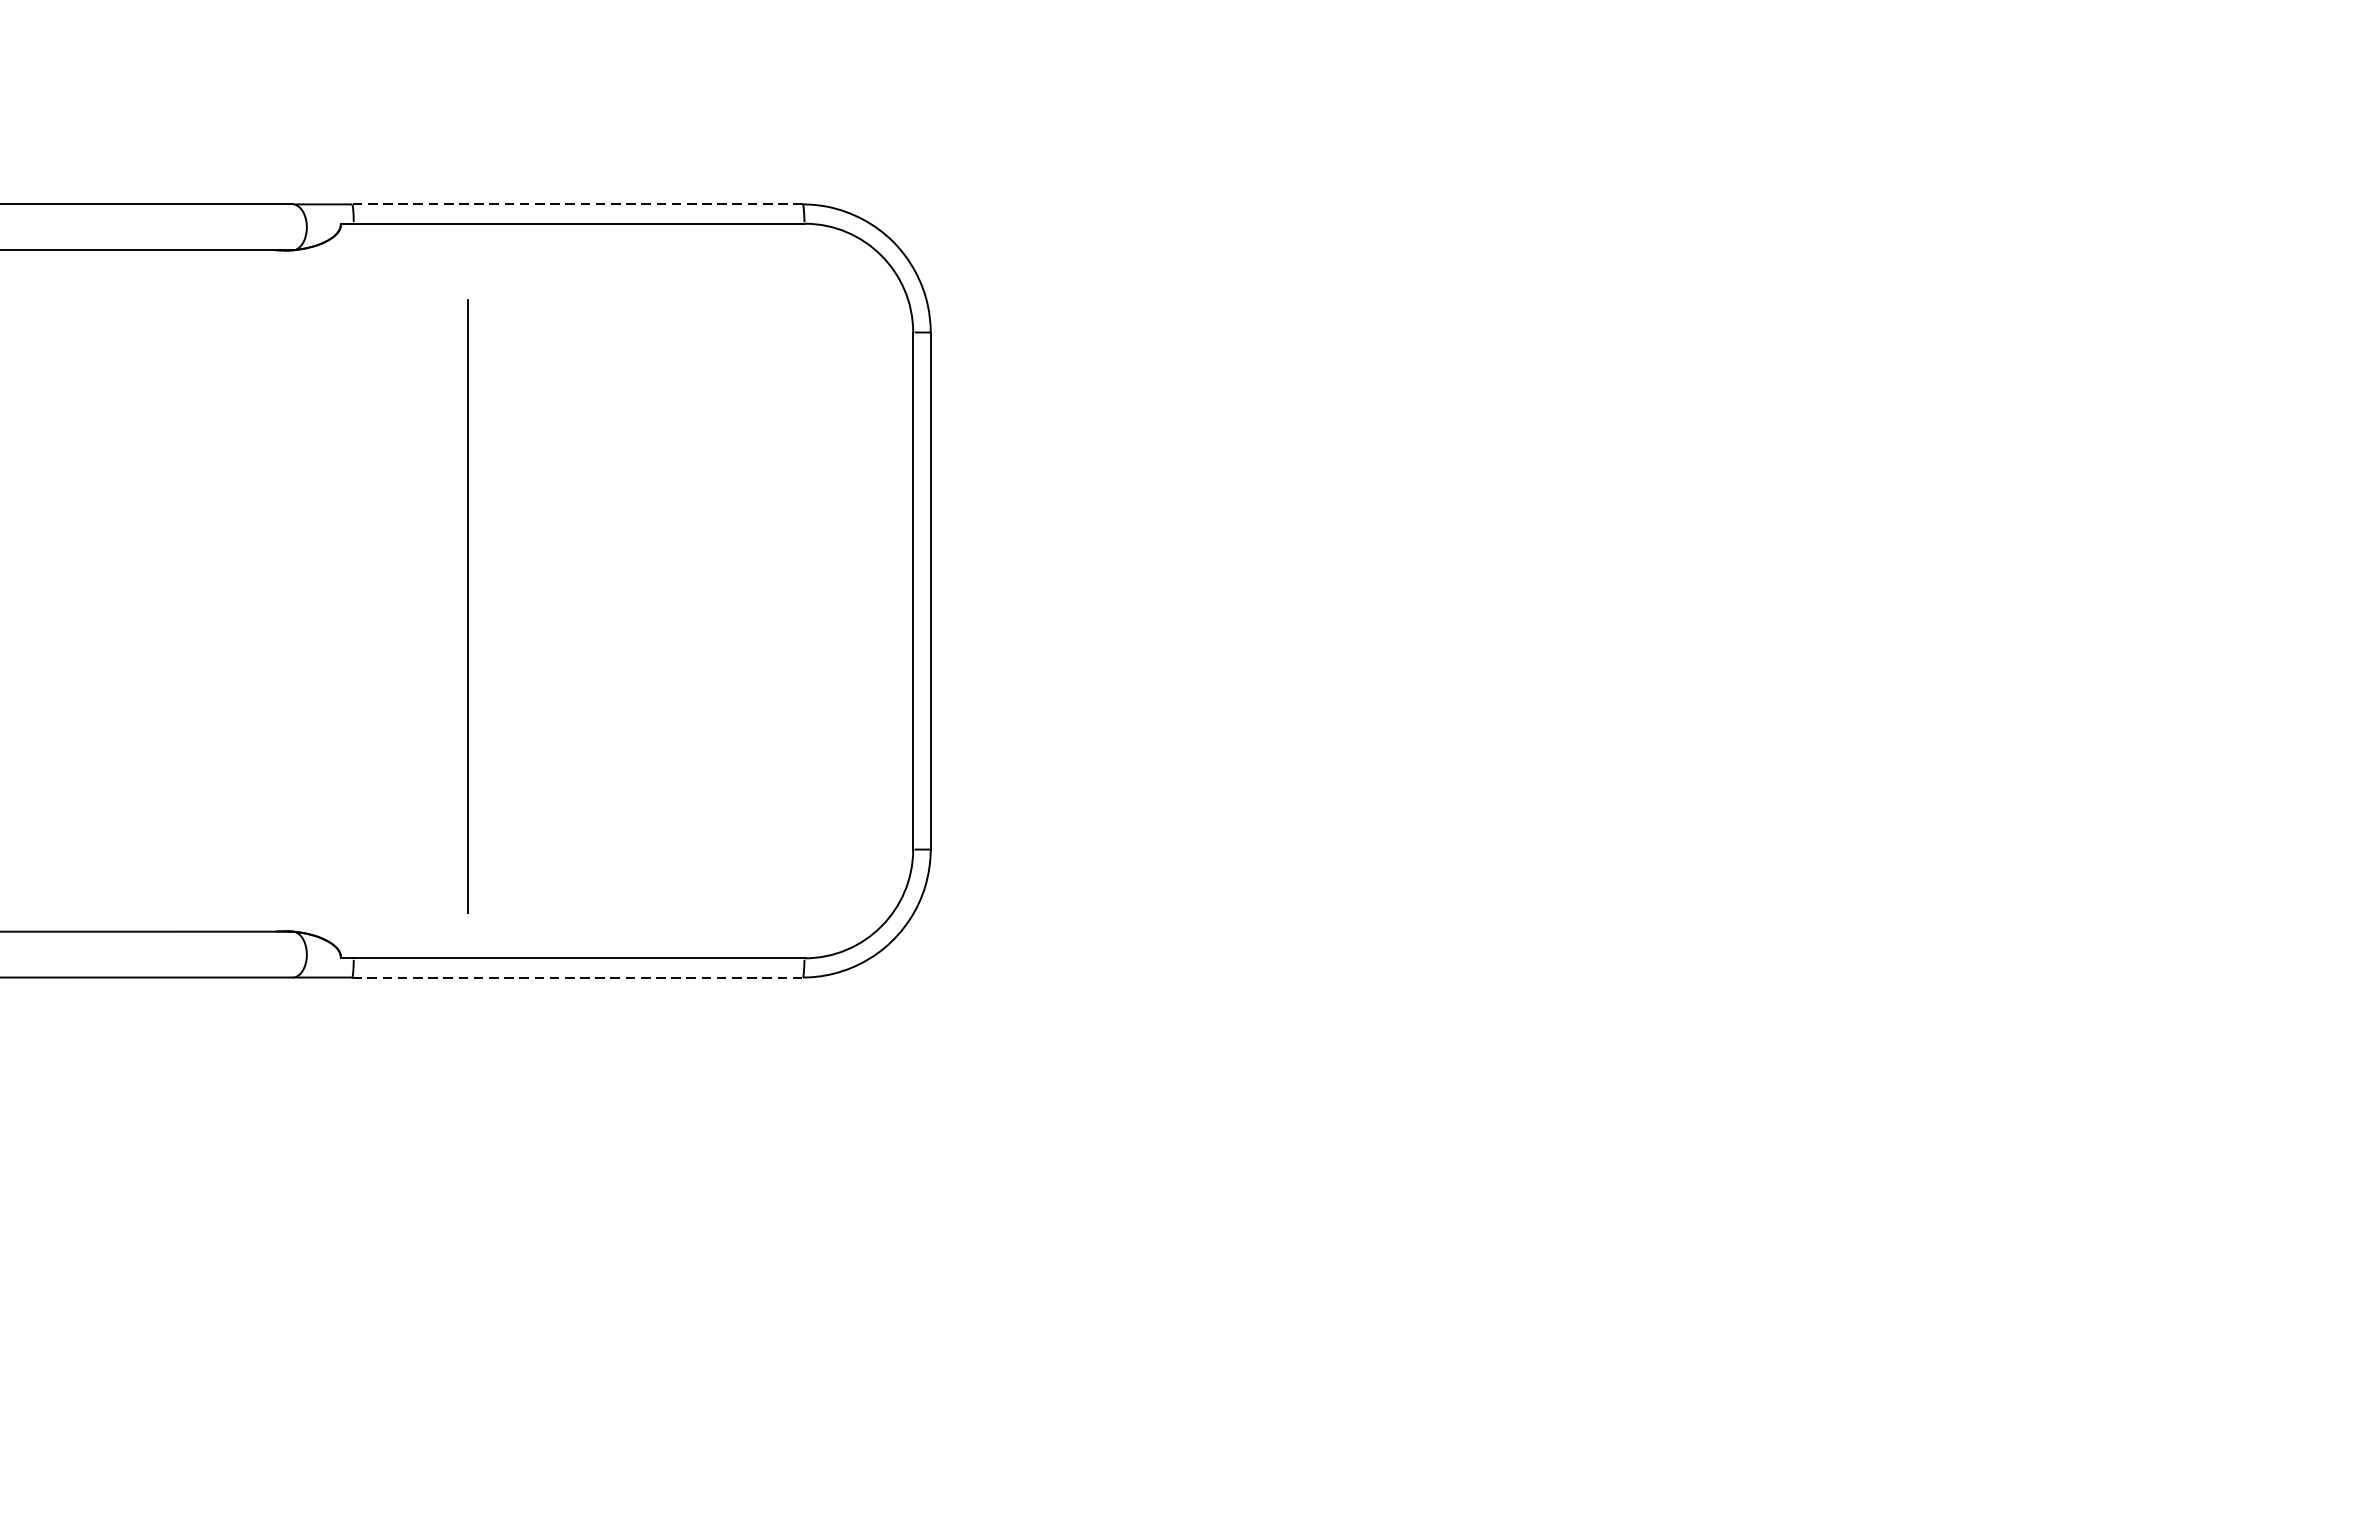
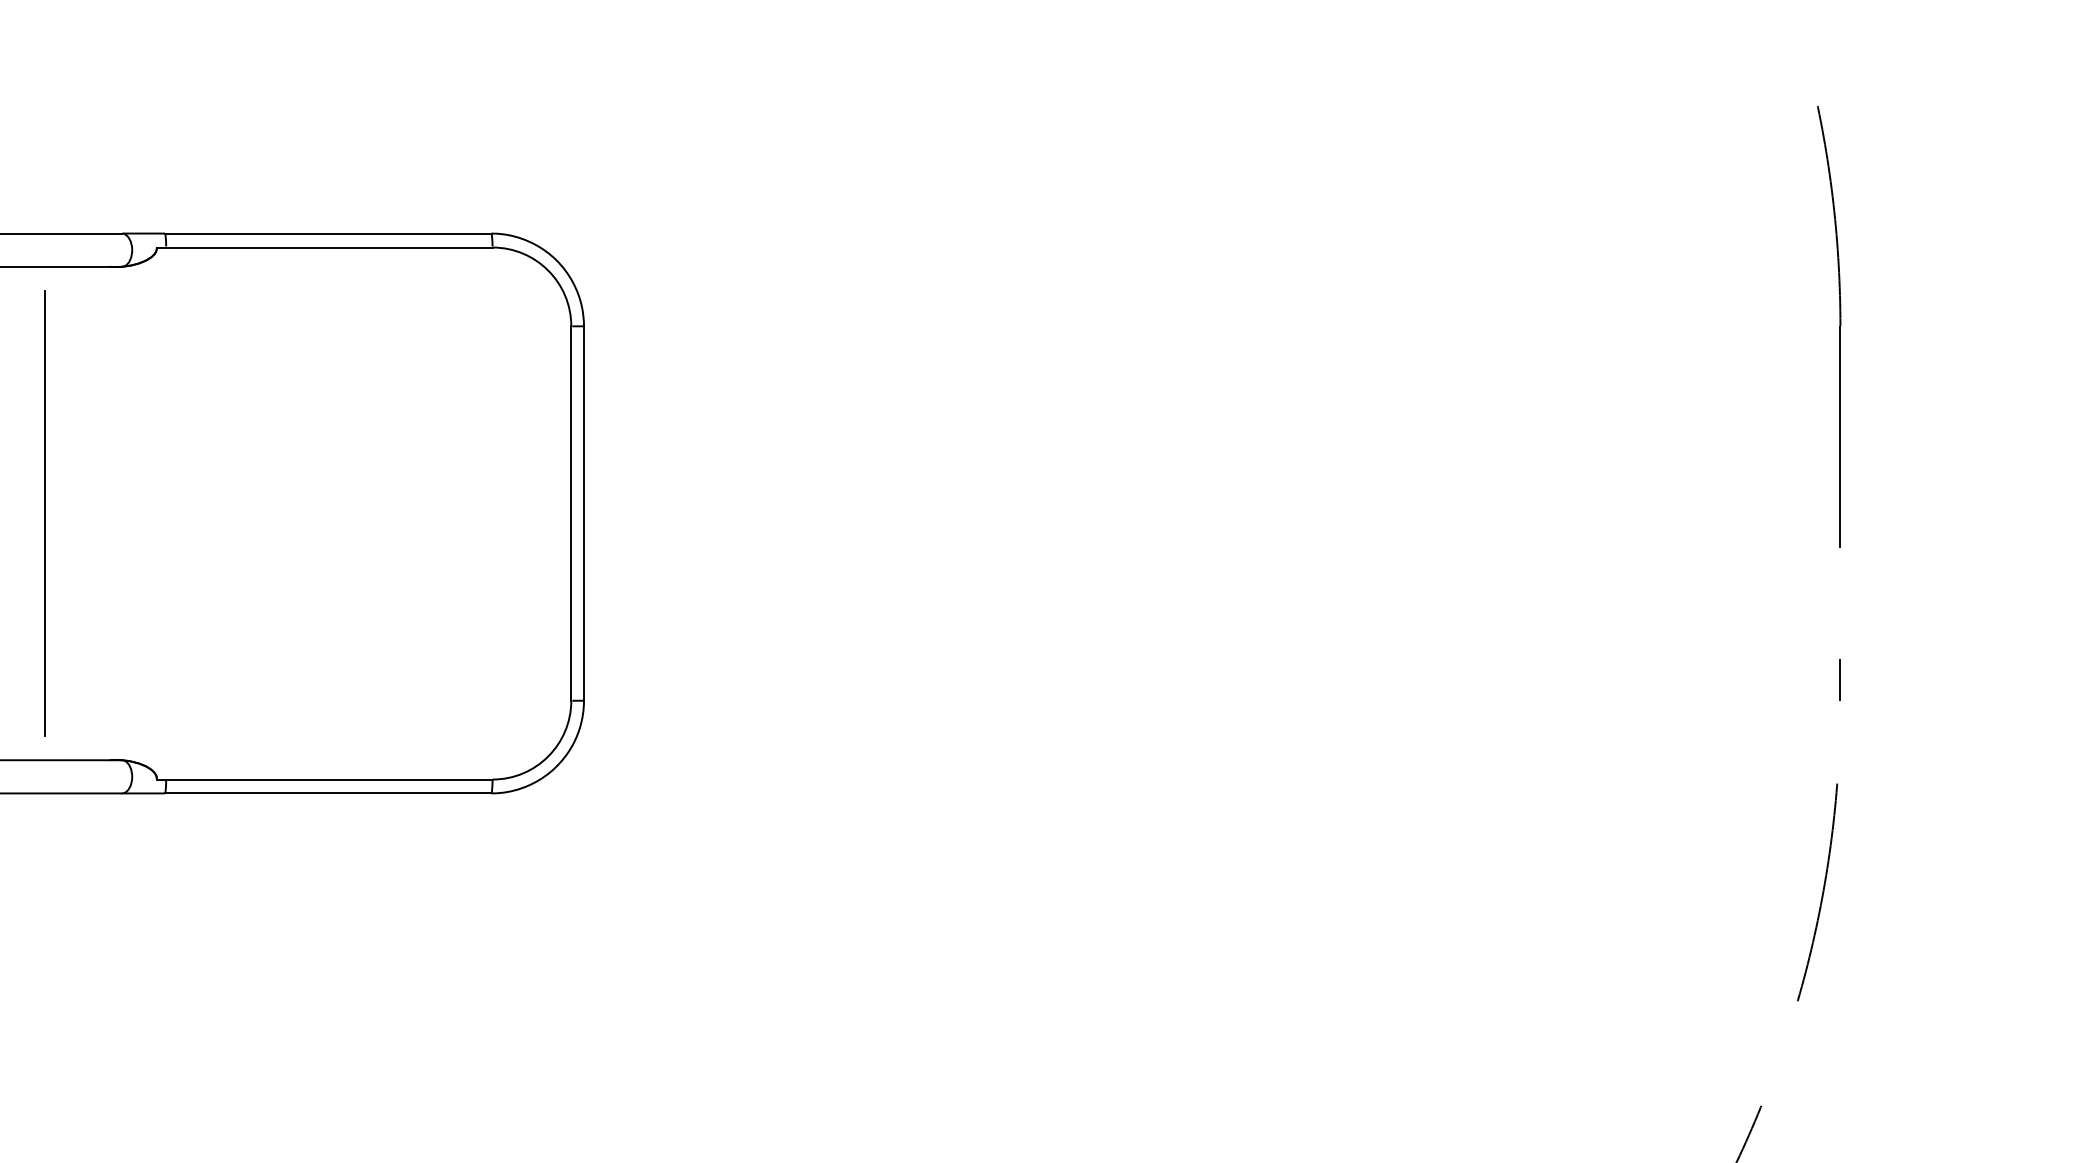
line: (576, 204) -> (327, 233), dashed -> solid
line: (467, 606) -> (44, 513), moved
line: (577, 977) -> (328, 793), dashed -> solid

